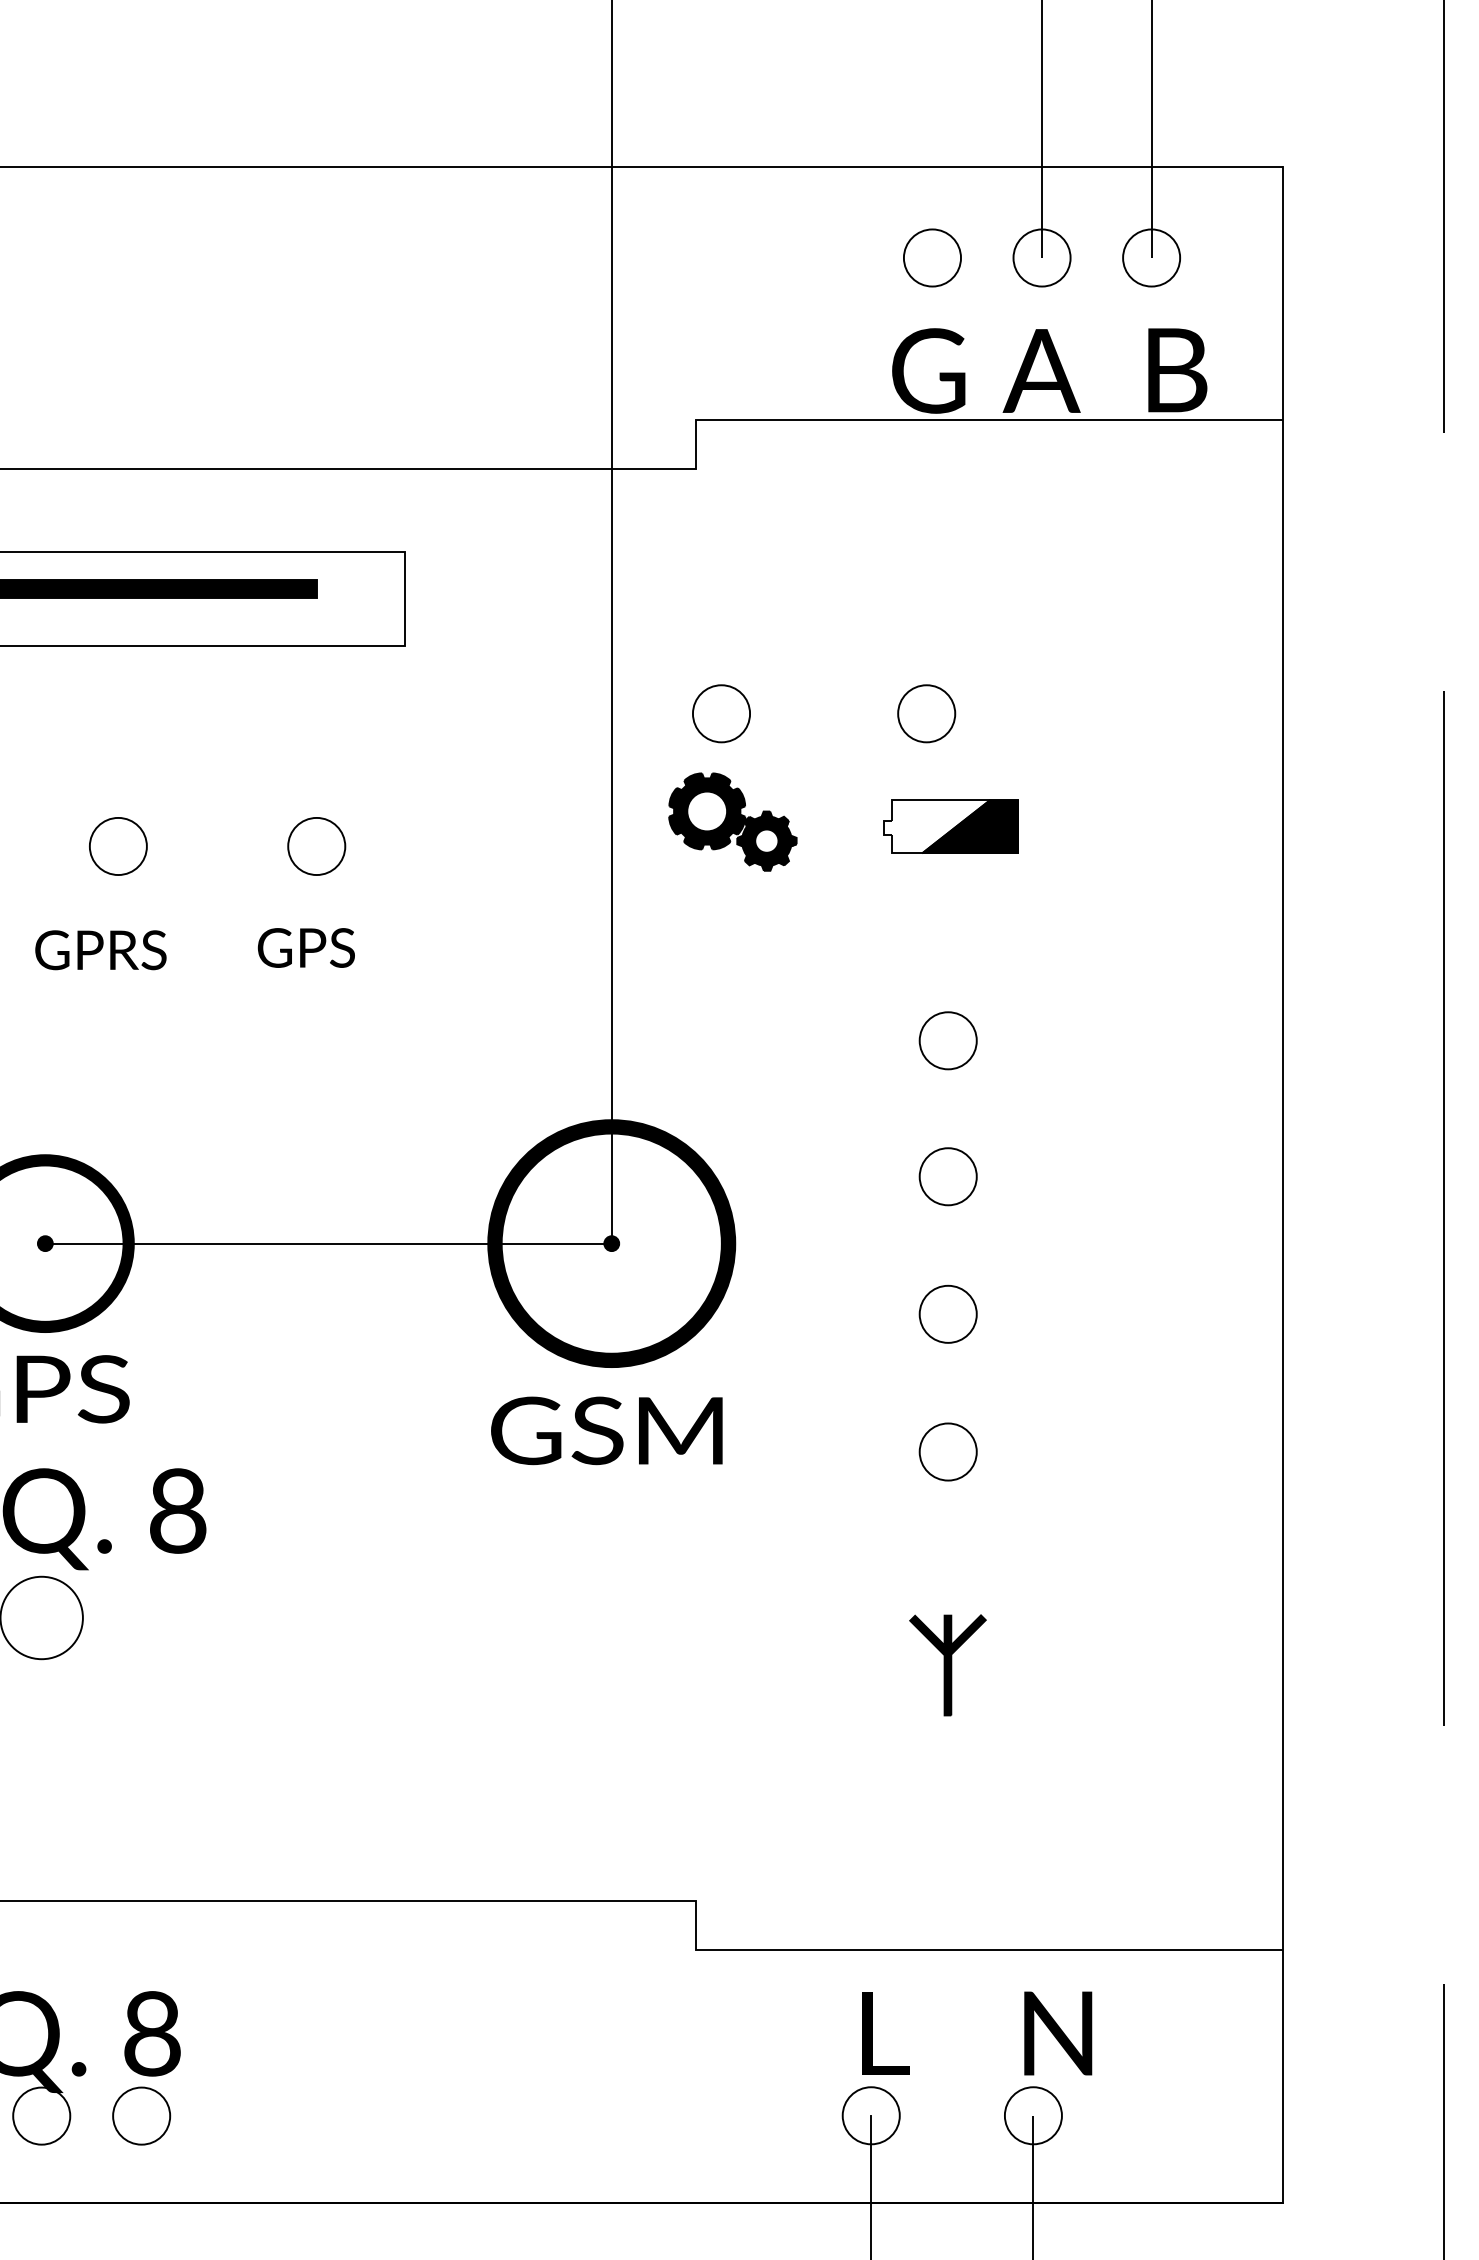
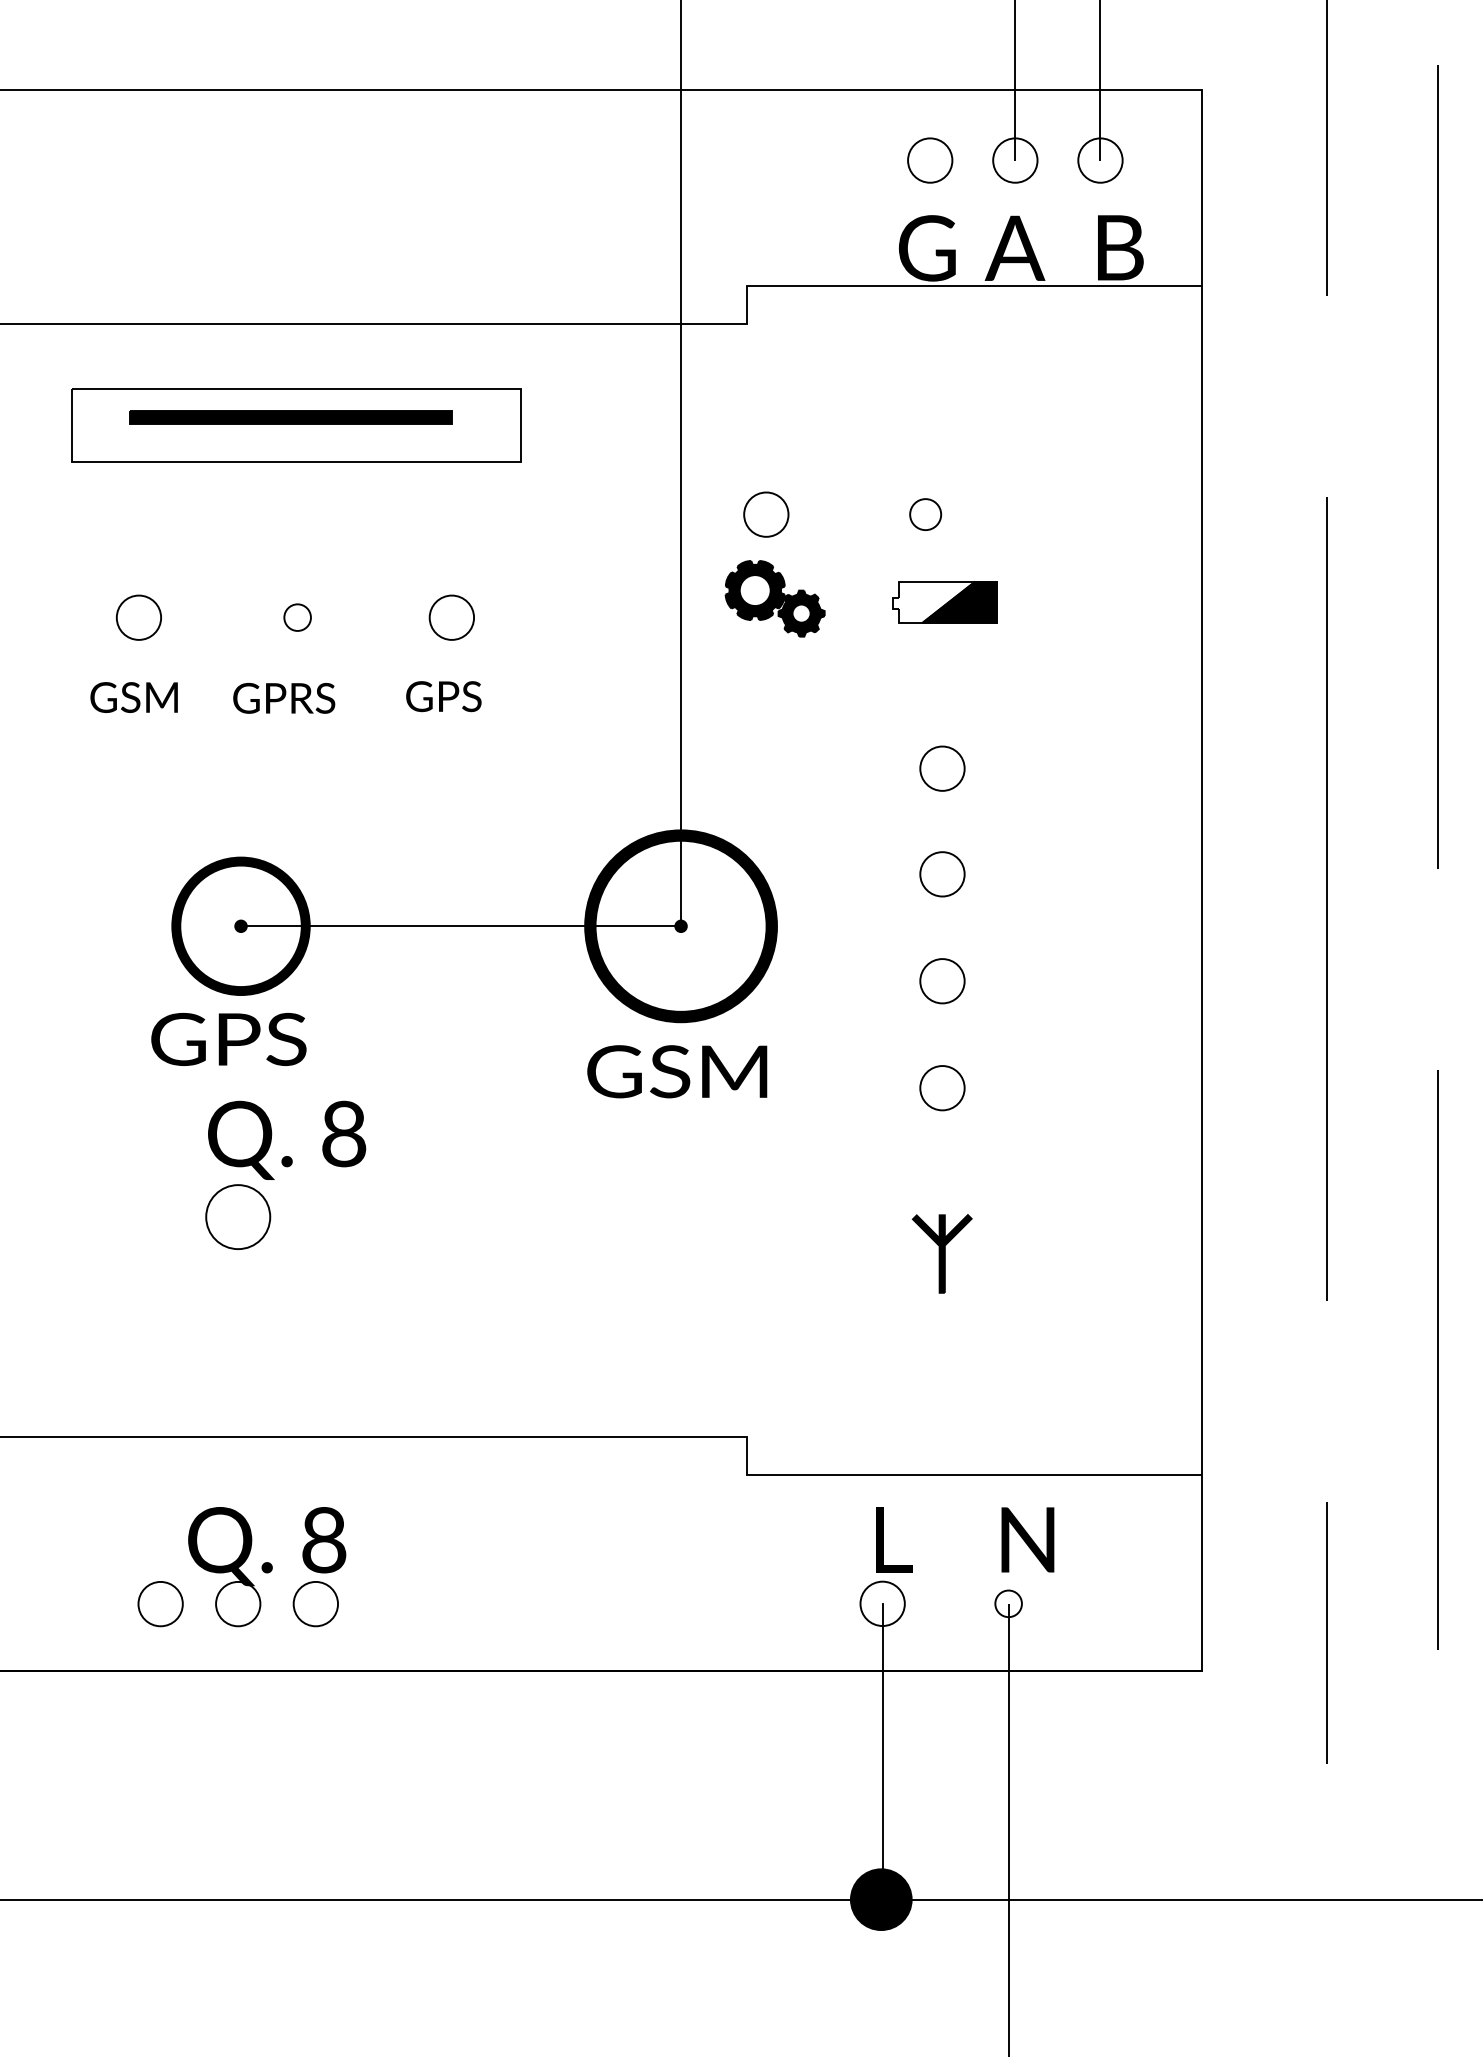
circle: (926, 713) -> (925, 514), size x0.7
circle: (118, 846) -> (297, 617), size x0.6
circle: (1033, 2115) -> (1008, 1603), size x0.6

